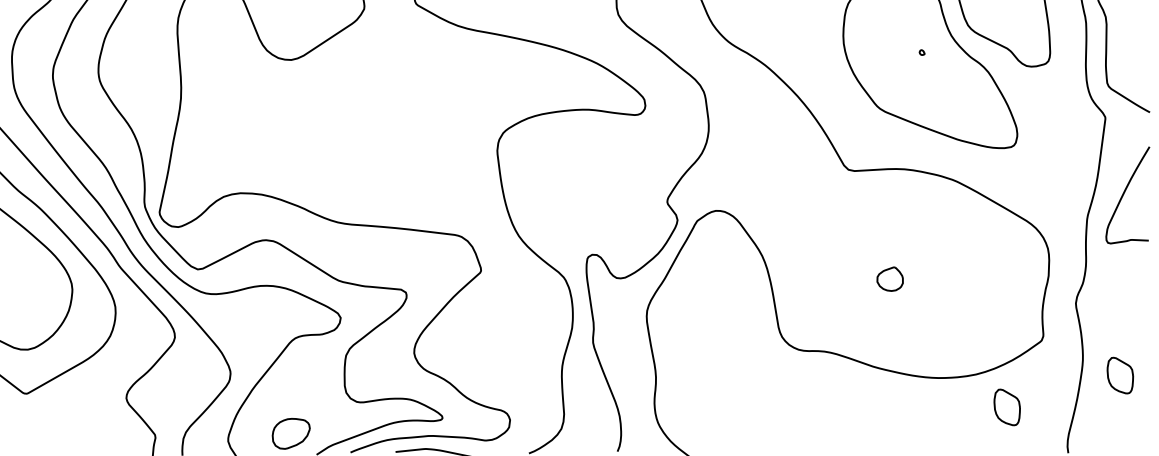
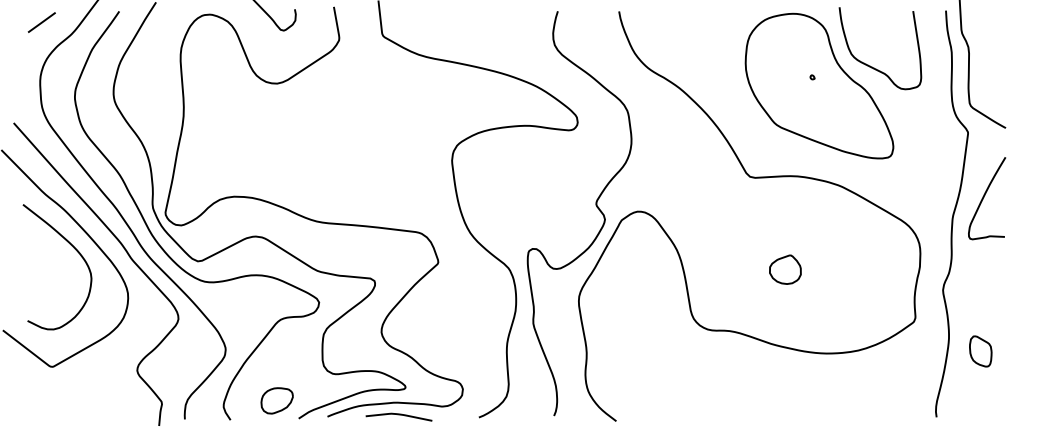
part: (890, 279) -> (785, 269), size x1.43
part: (1006, 407) -> (884, 378), removed

